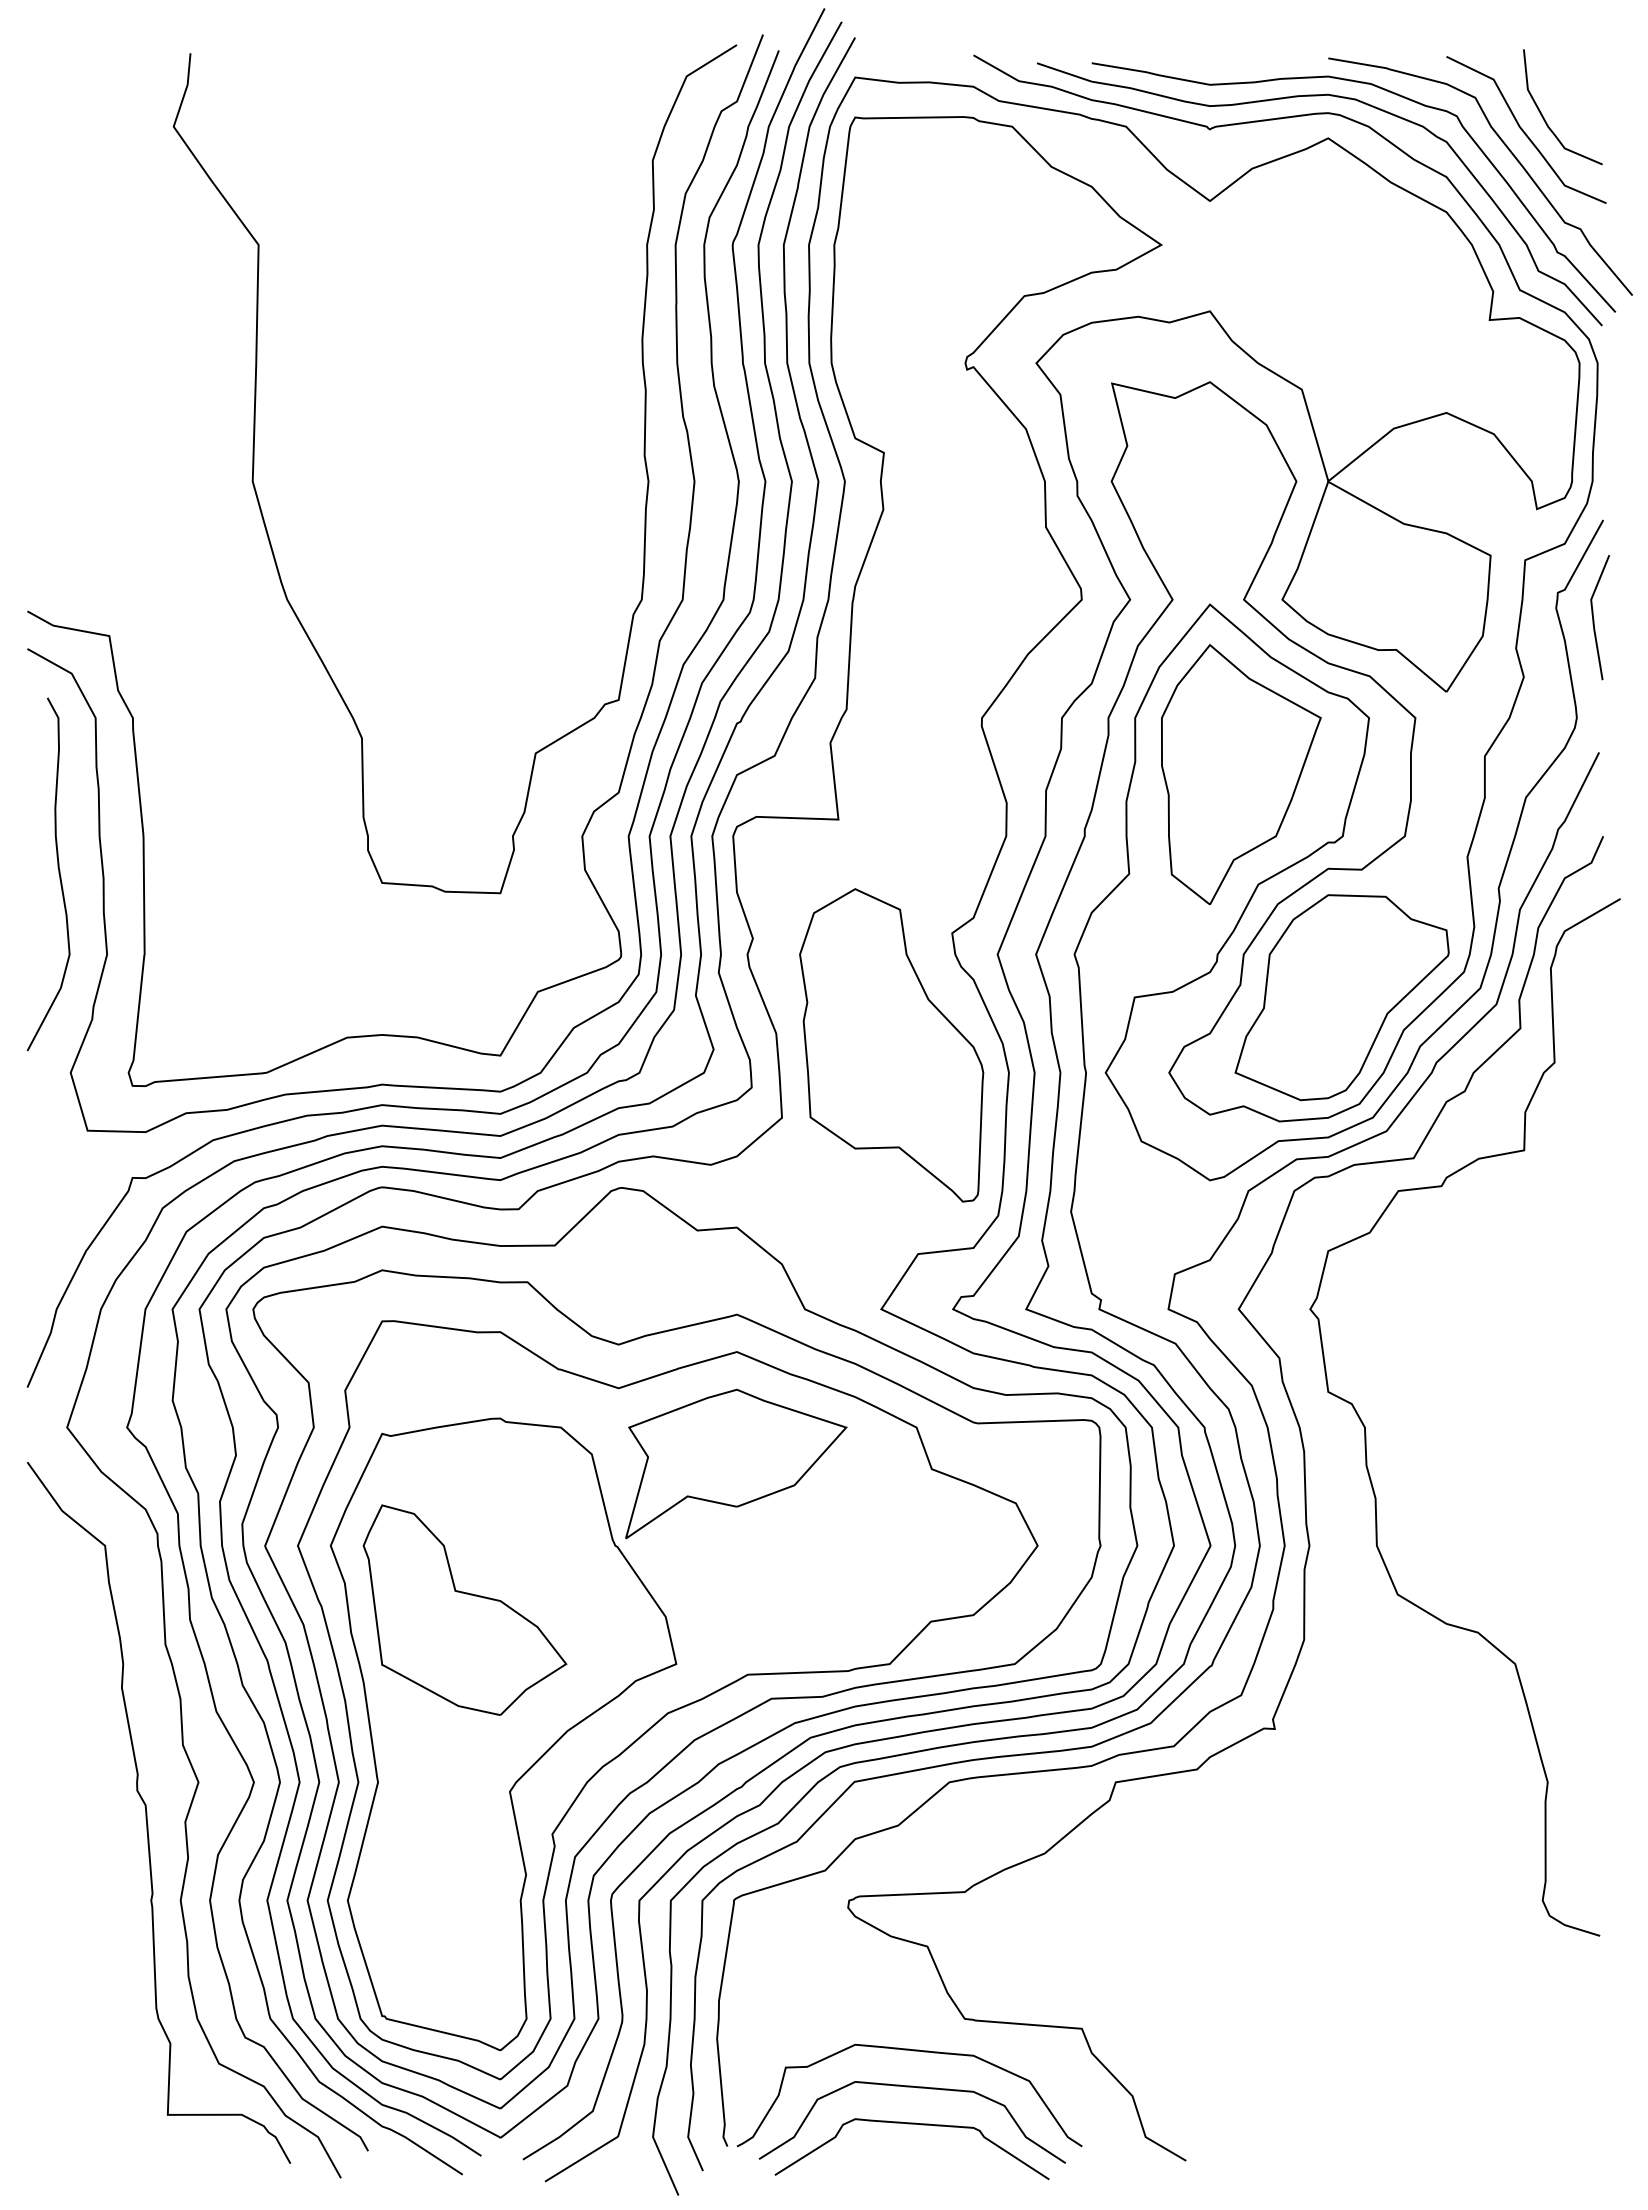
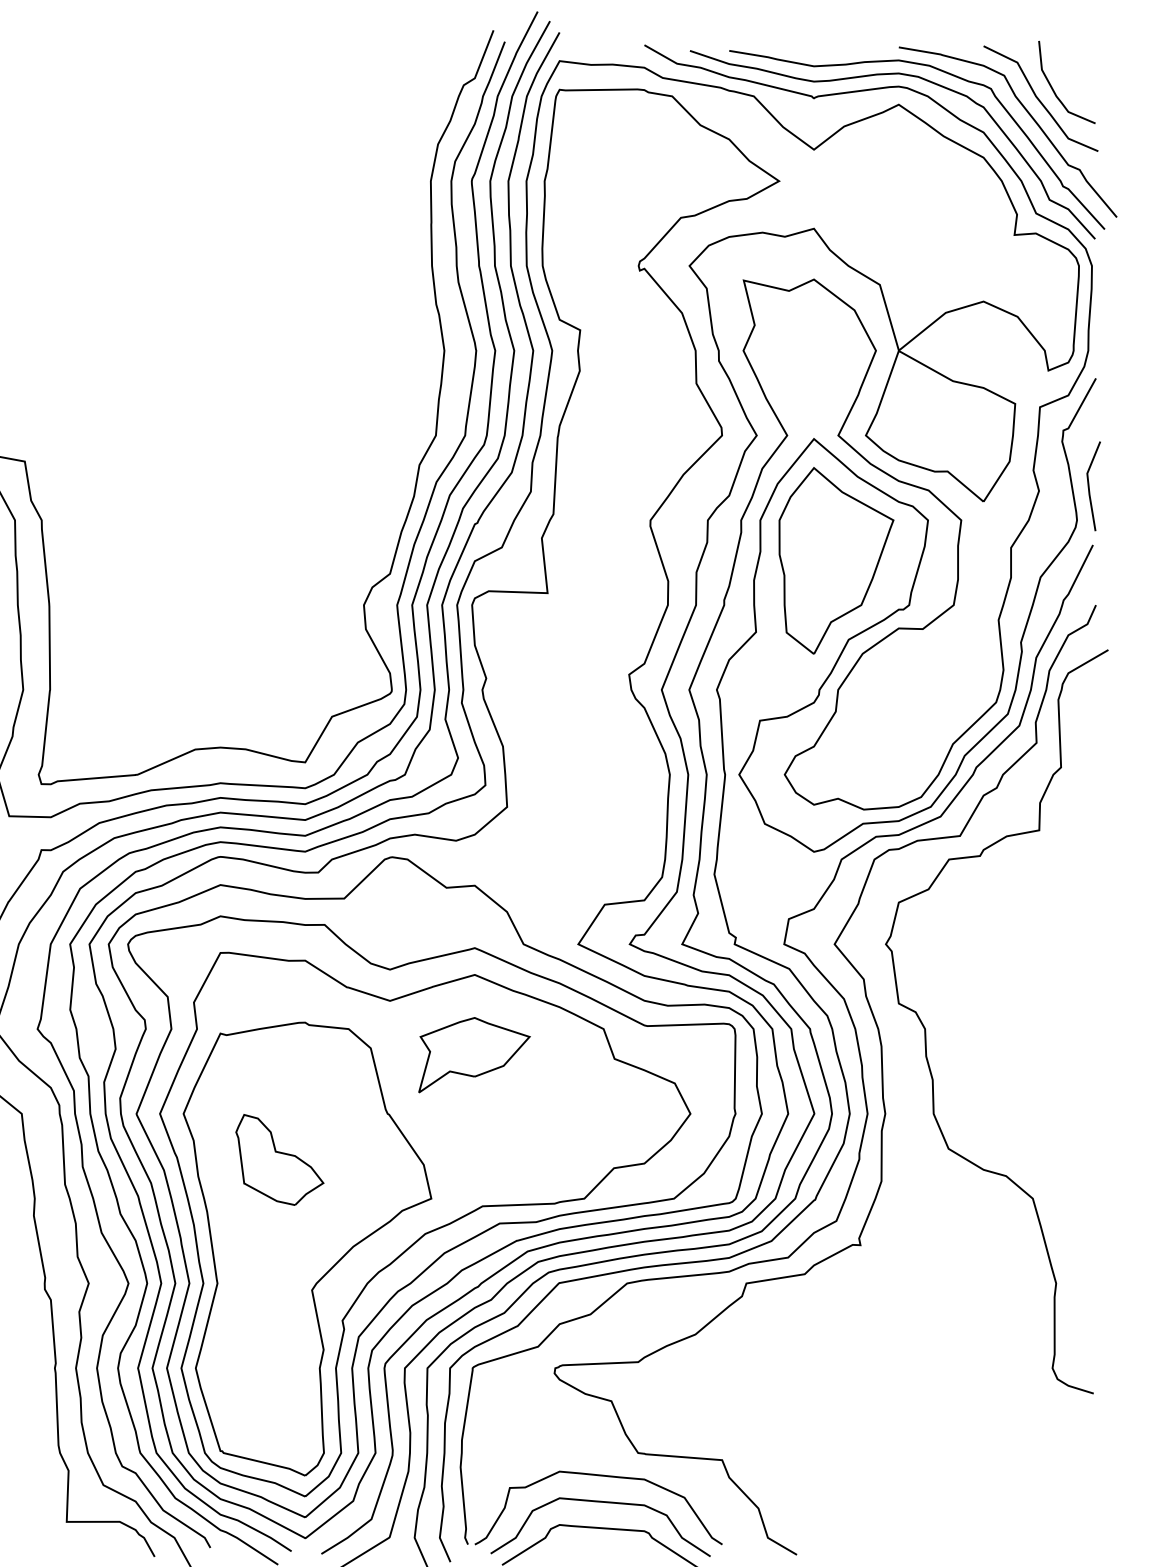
curve: (643, 456) -> (407, 332), removed
line: (1594, 619) -> (1089, 487), moved
part: (1341, 997) -> (908, 720), removed
part: (891, 1045) -> (585, 755), removed
part: (736, 1463) -> (474, 1054), size x0.7
part: (464, 1609) -> (279, 1159), size x0.6

